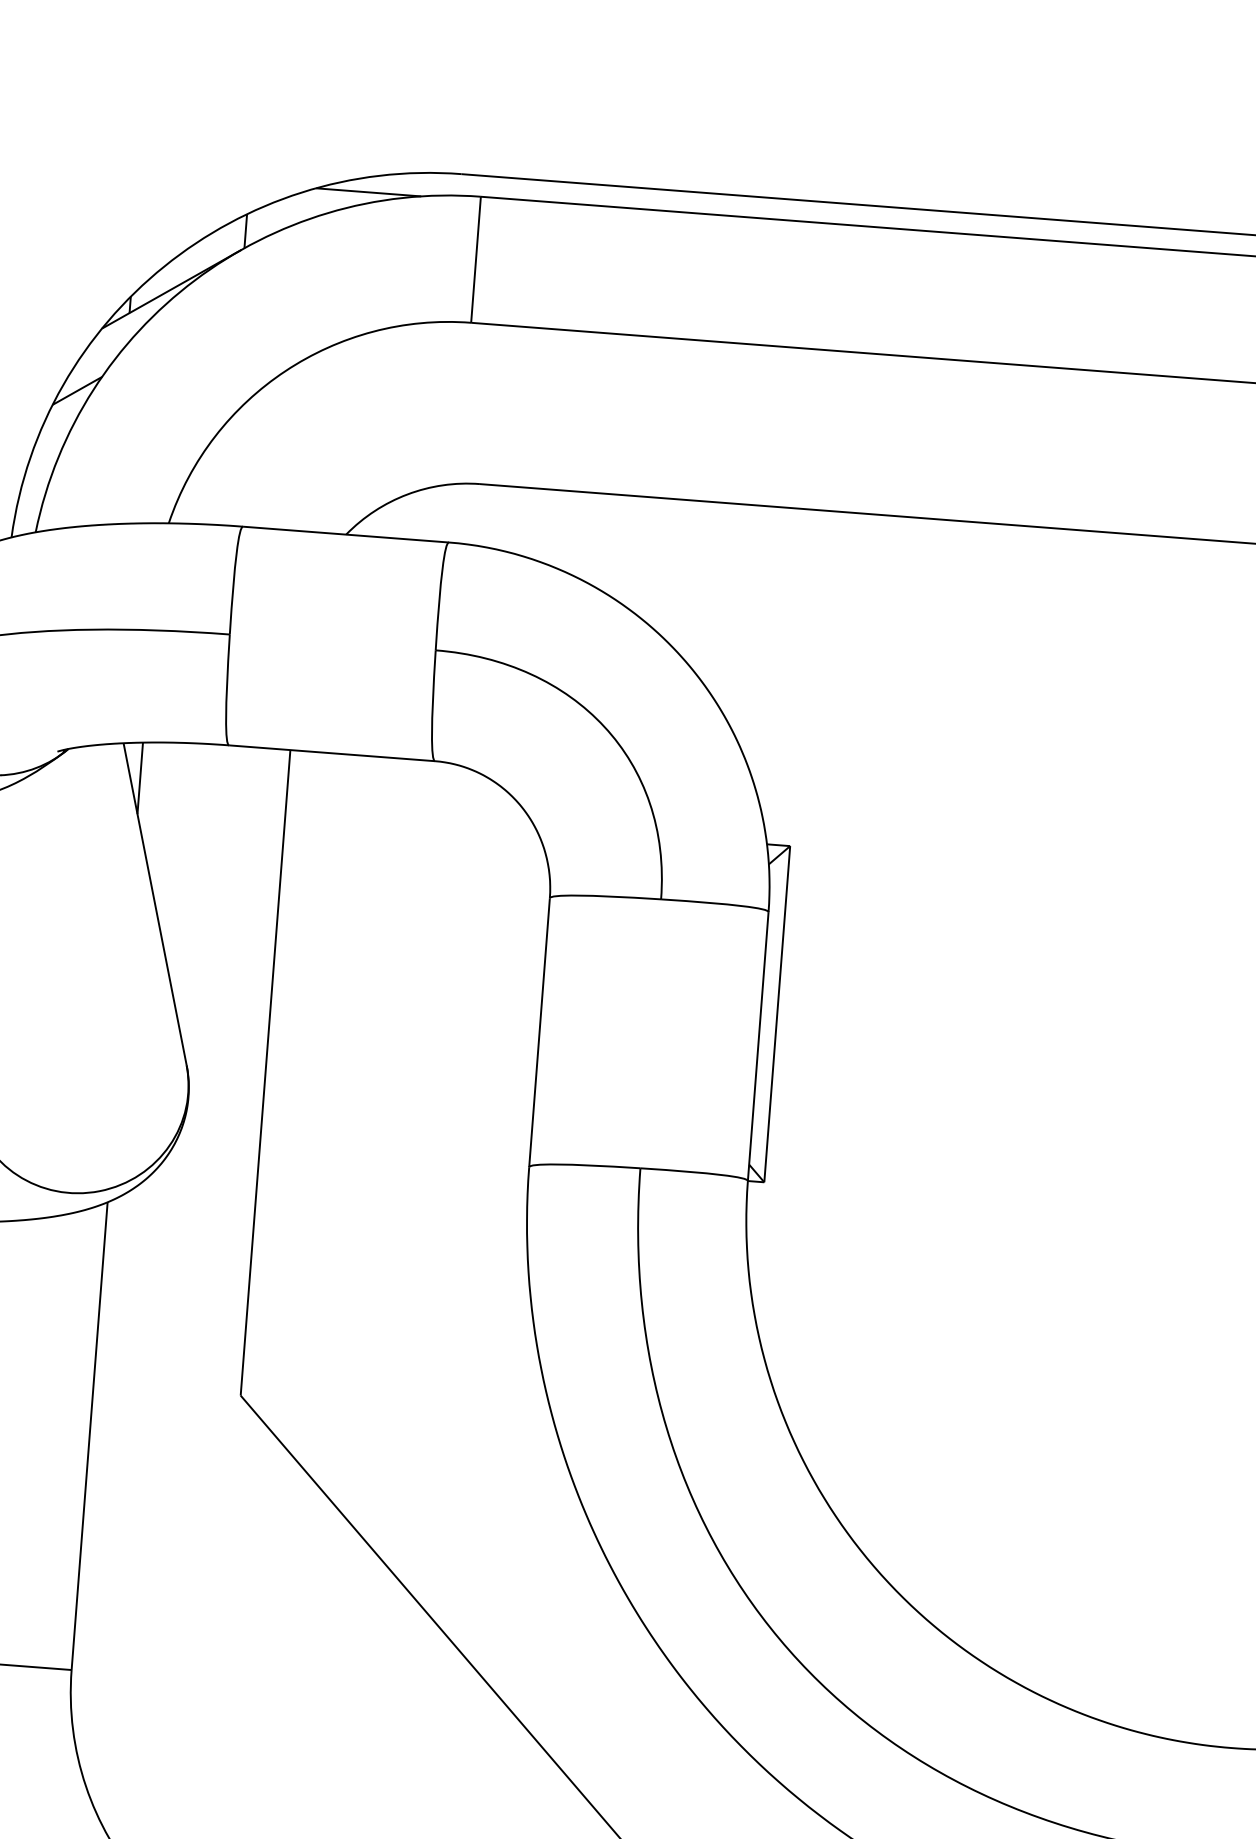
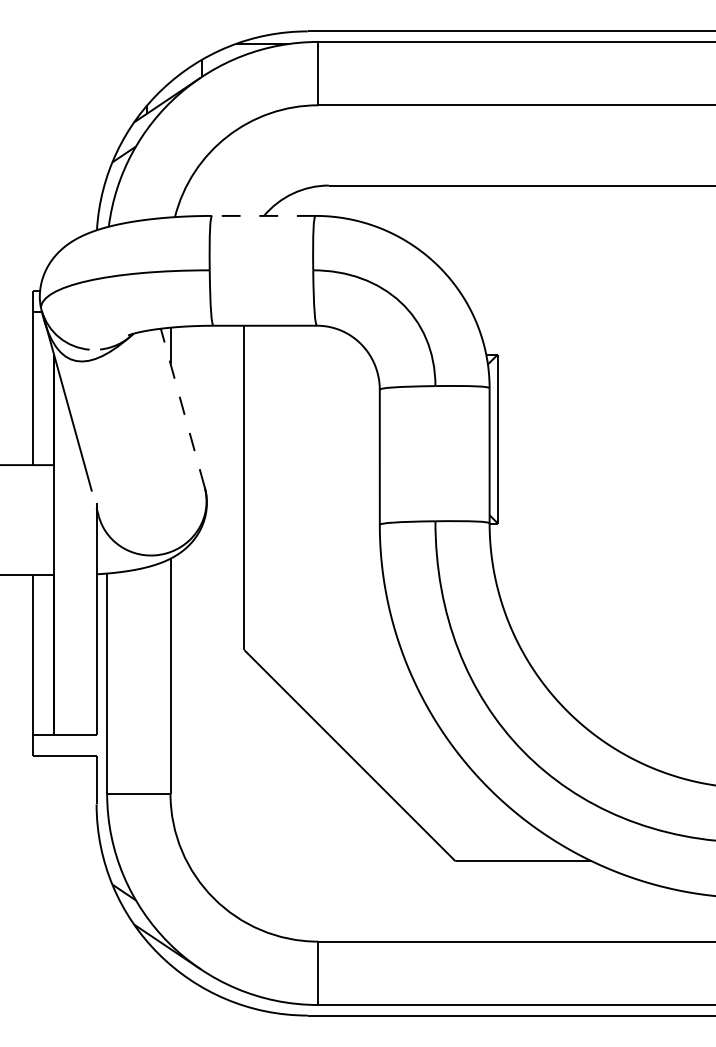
line: (345, 533) -> (263, 215), solid -> dashed
line: (154, 903) -> (182, 407), solid -> dashed

